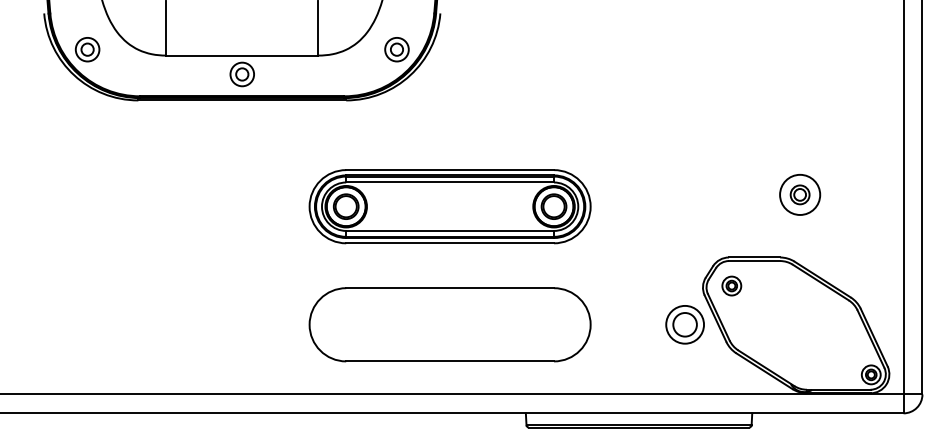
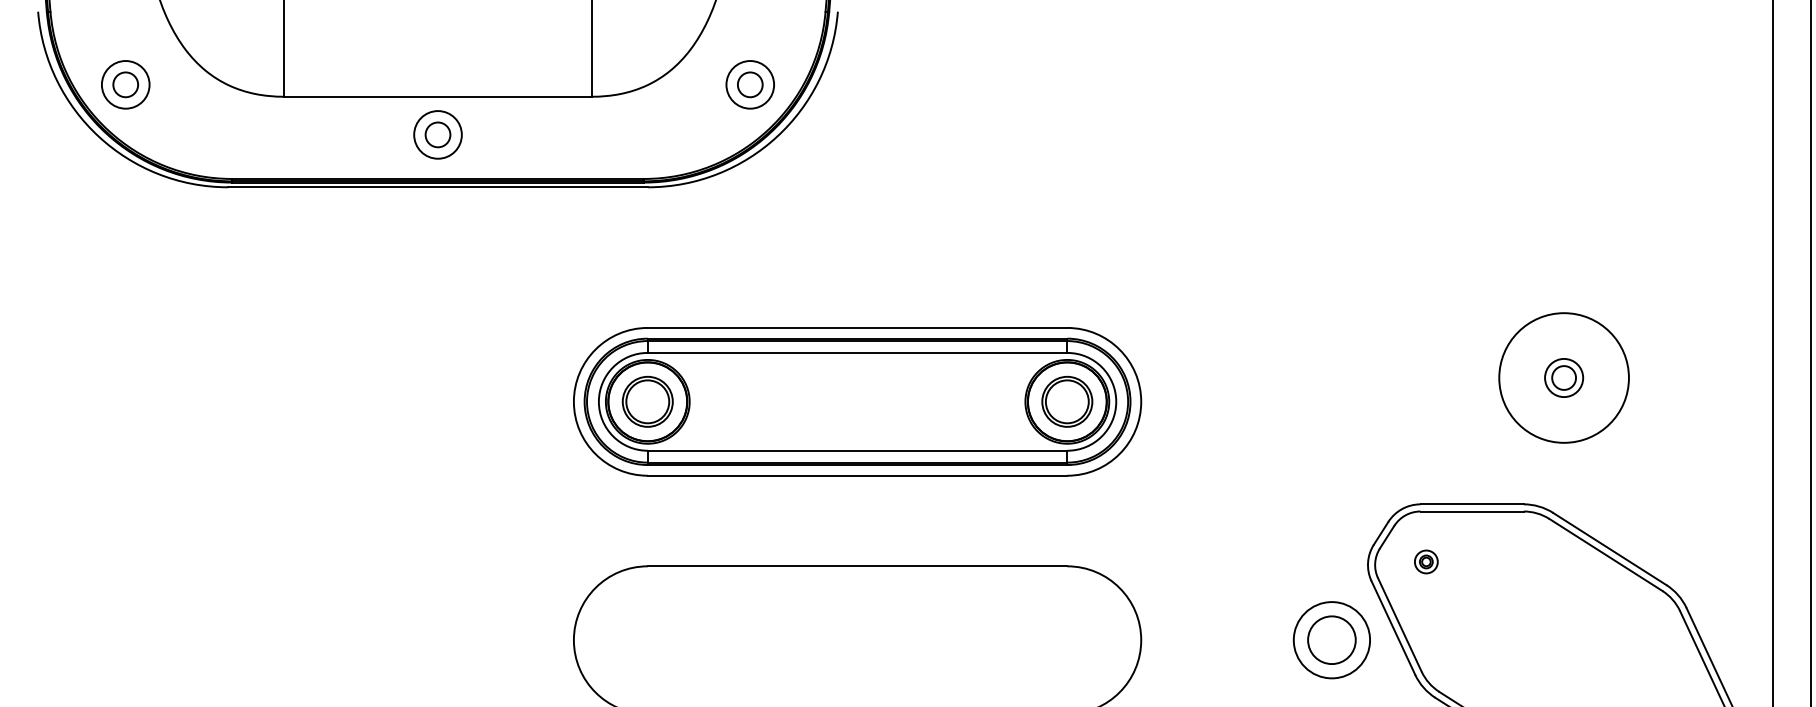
circle: (800, 194) -> (1564, 377), size x1.6
part: (731, 285) -> (1425, 560), size x0.6

